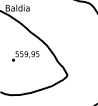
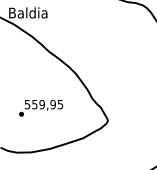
text: (25, 56) -> (40, 108), moved

